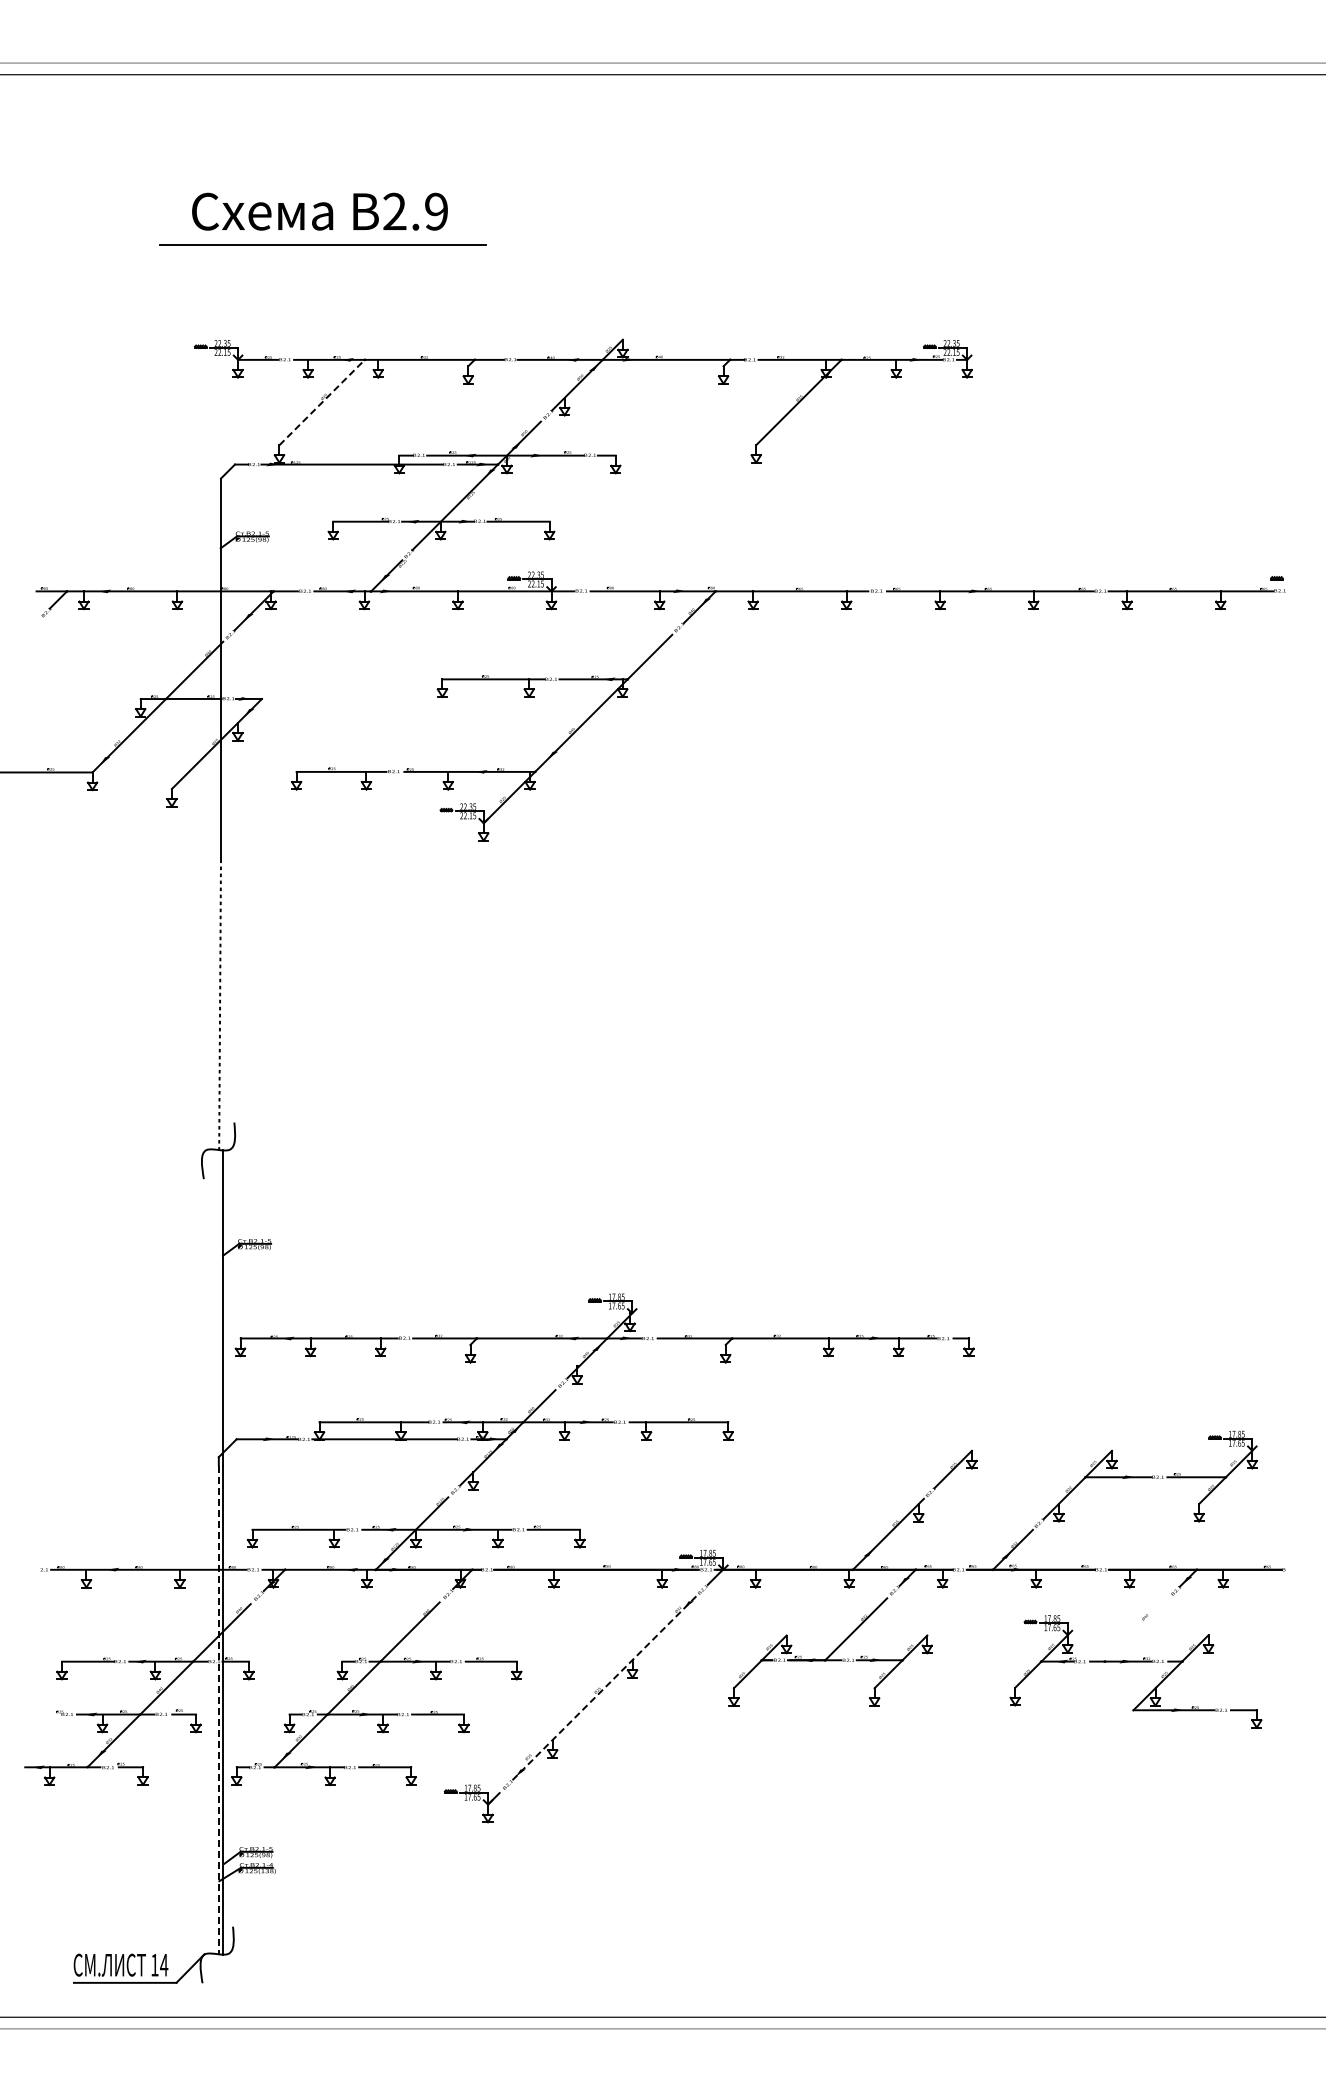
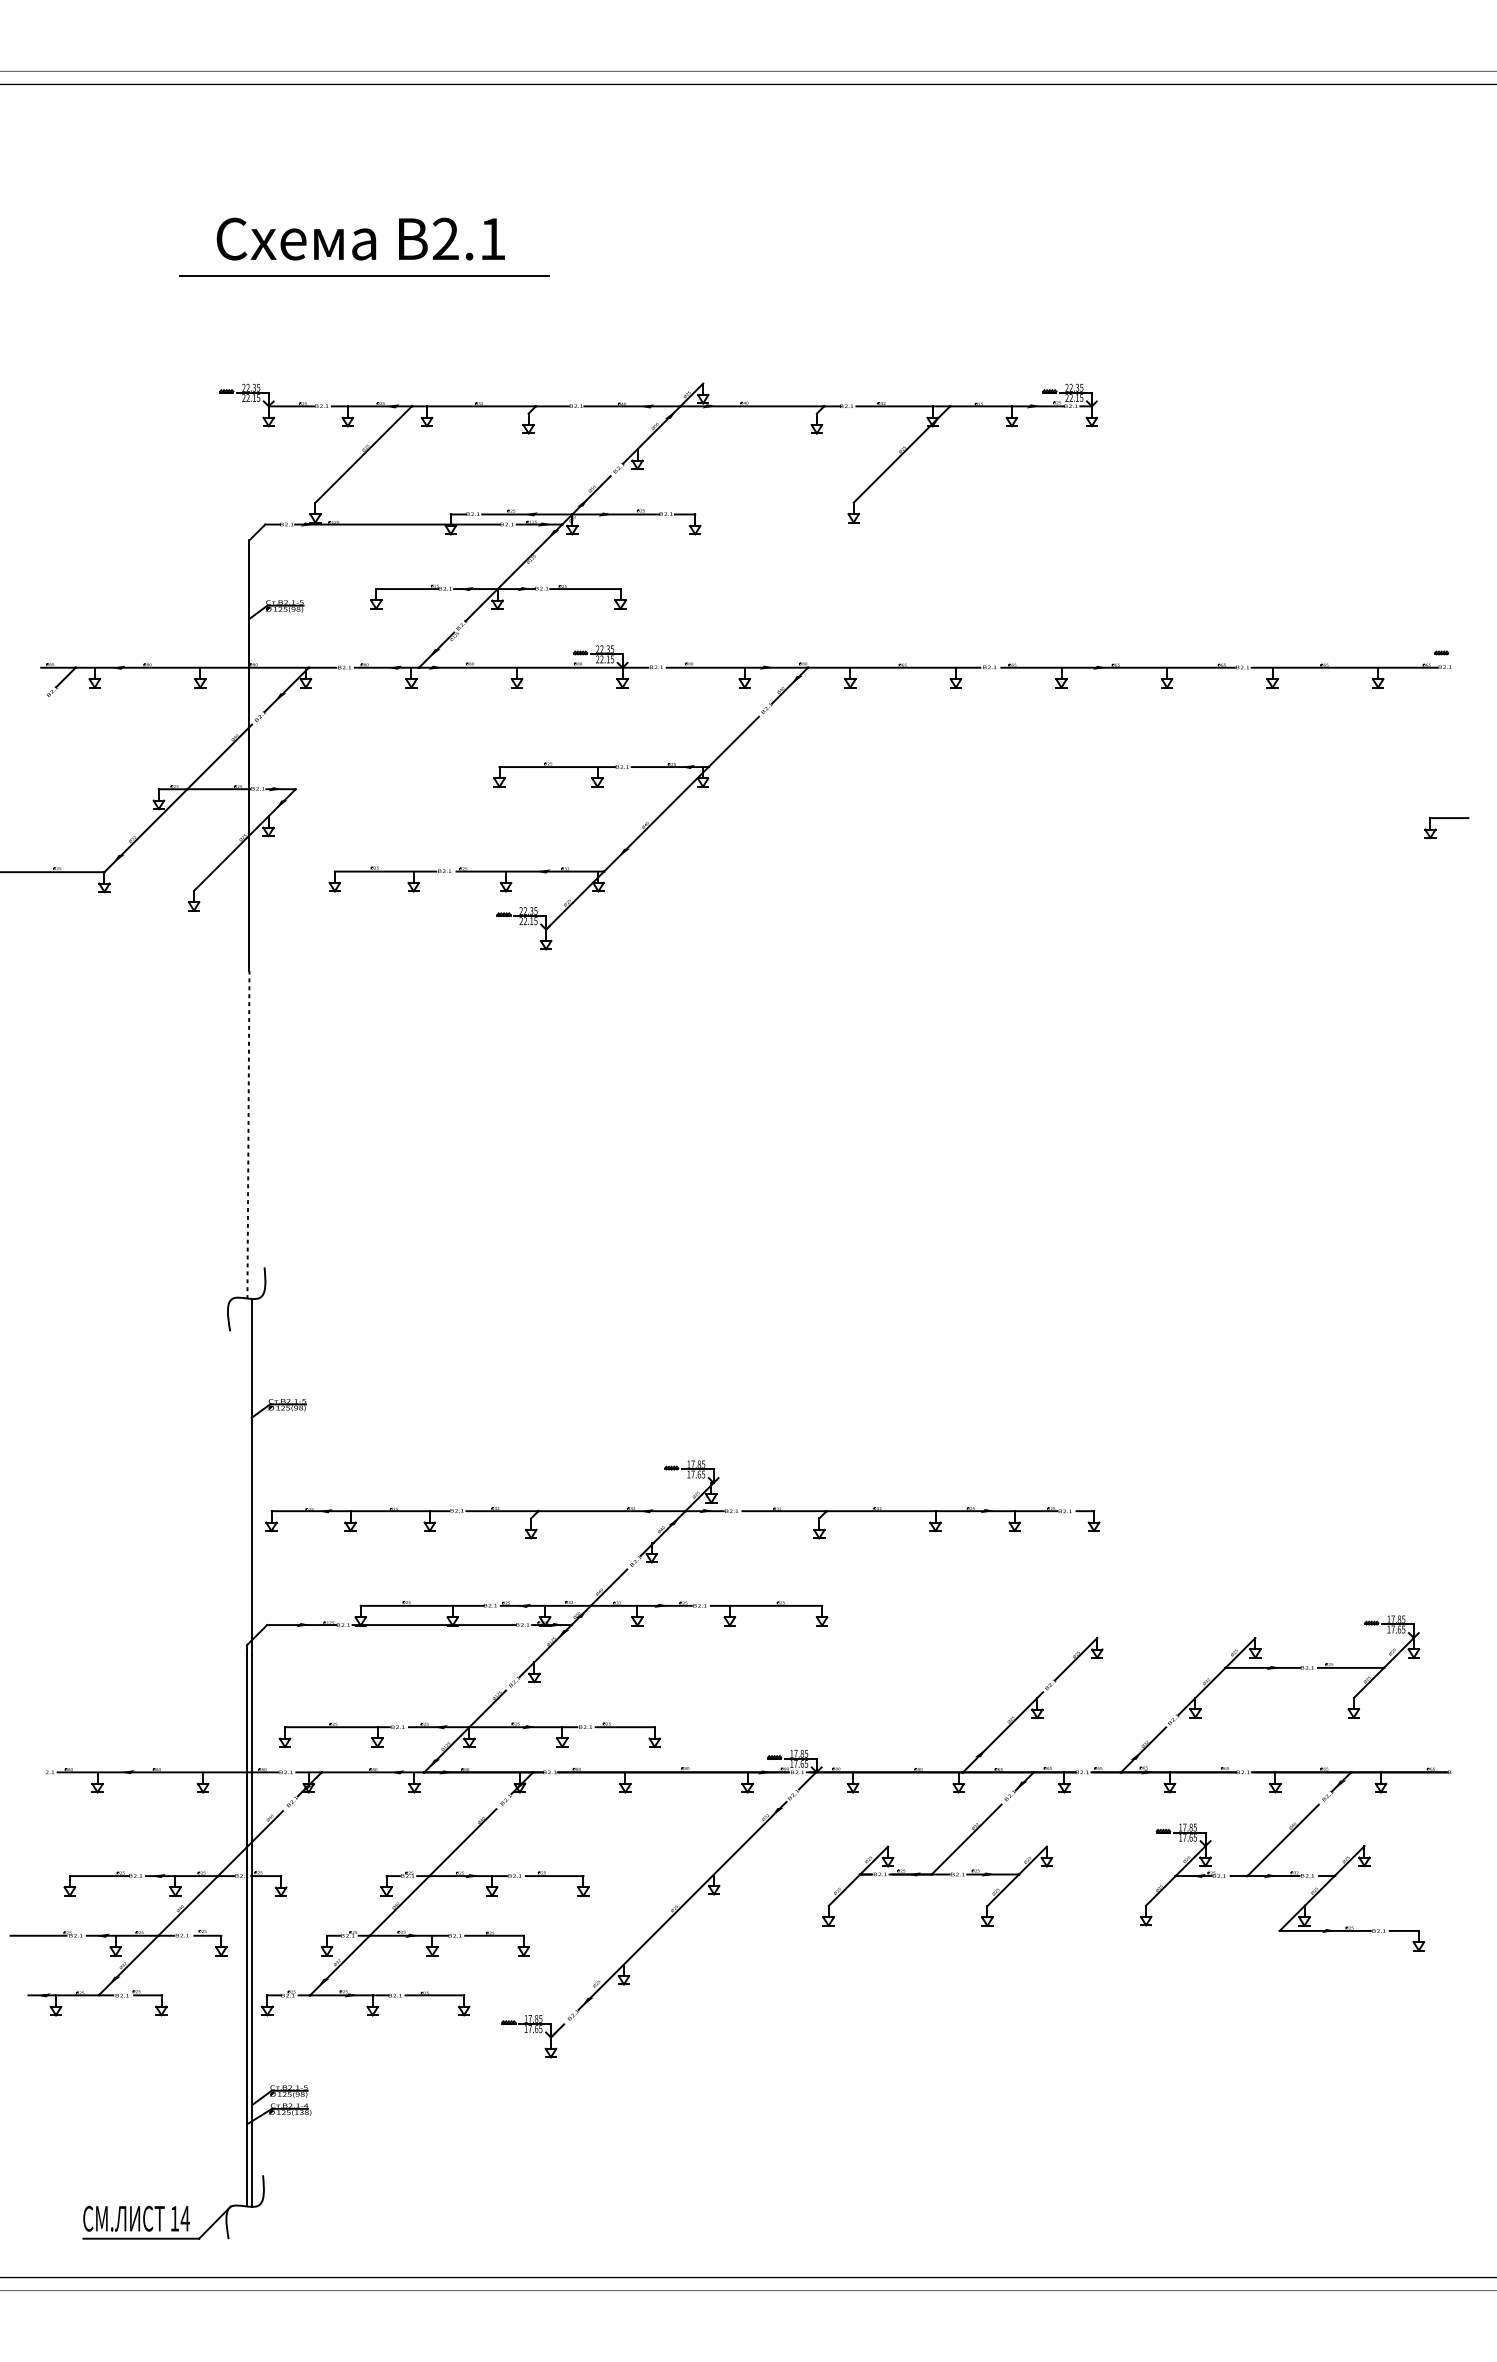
text: (436, 211) -> (492, 238), 2.9 -> 2.1
line: (322, 402) -> (364, 454), dashed -> solid
part: (1281, 725) -> (1446, 819), added
line: (1136, 1629) -> (1283, 1839), added
line: (604, 1687) -> (682, 1905), dashed -> solid
line: (218, 1710) -> (246, 1931), dashed -> solid
line: (33, 1714) -> (37, 1935), added

